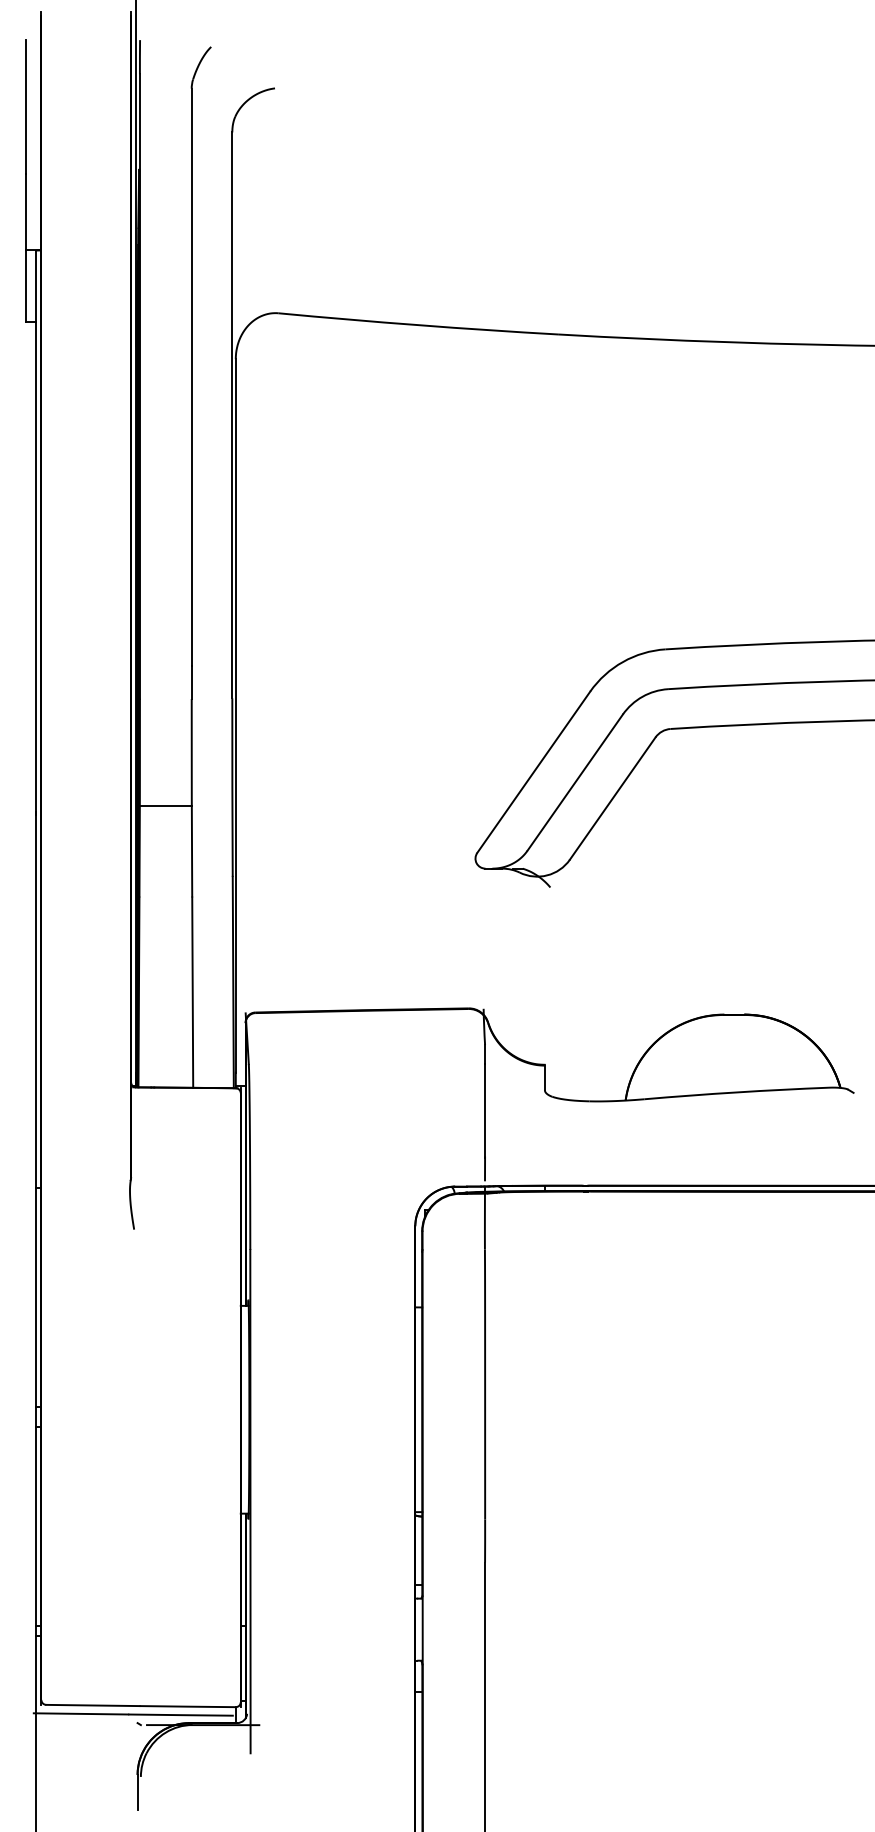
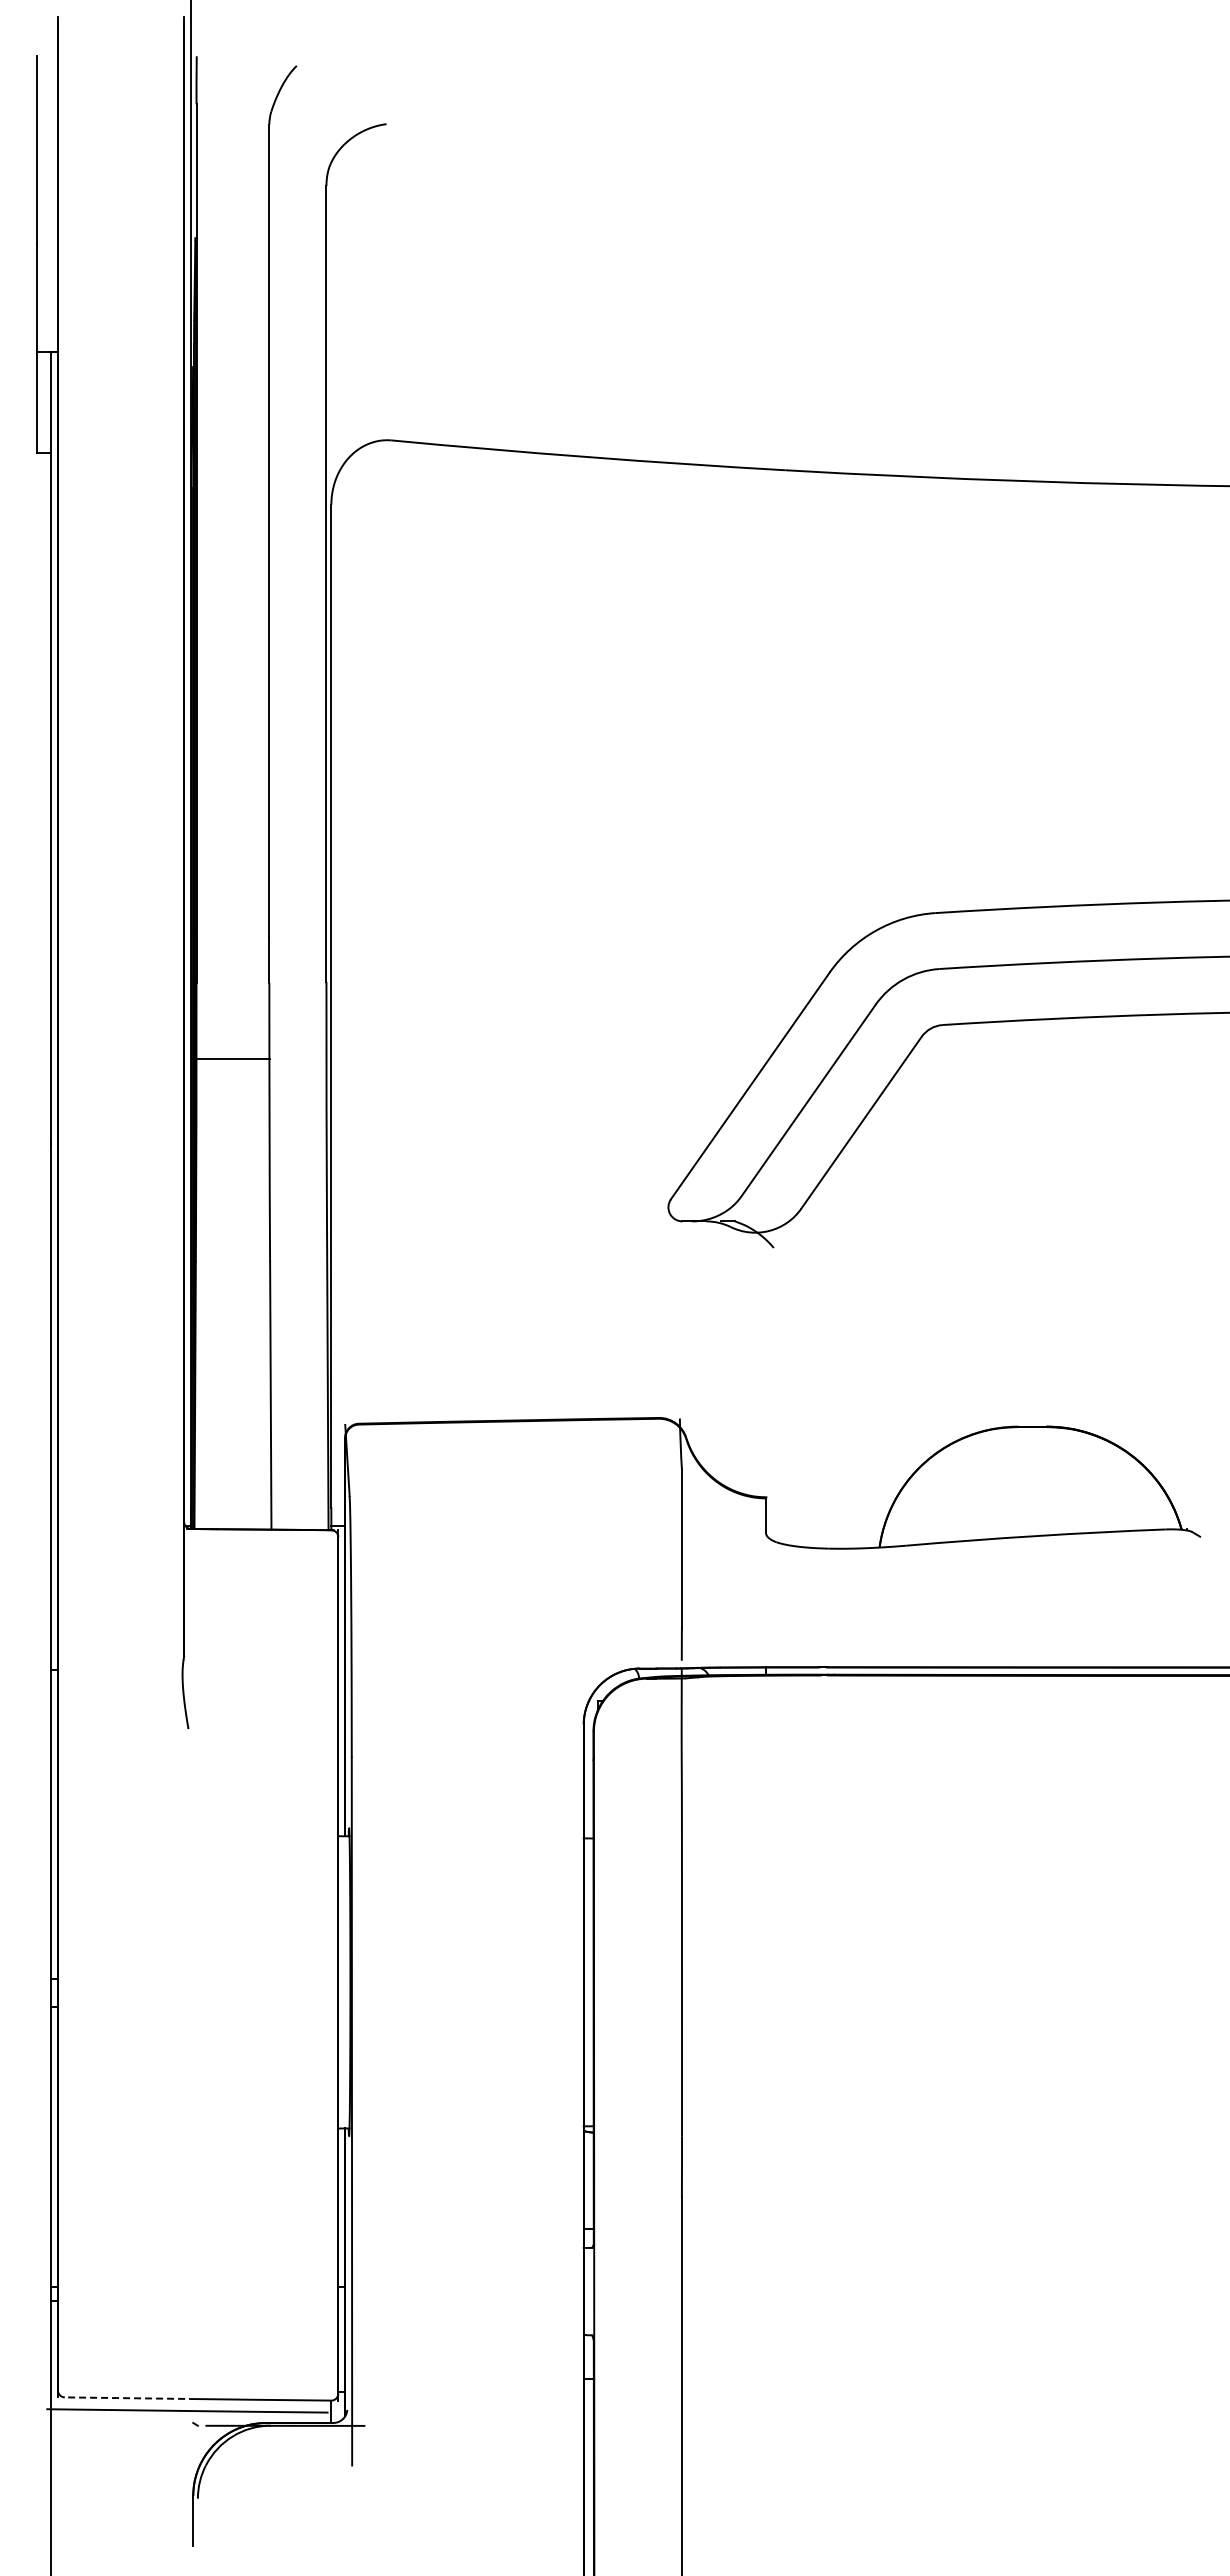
line: (165, 806) -> (232, 1059), moved
line: (92, 1705) -> (130, 2398), solid -> dashed

